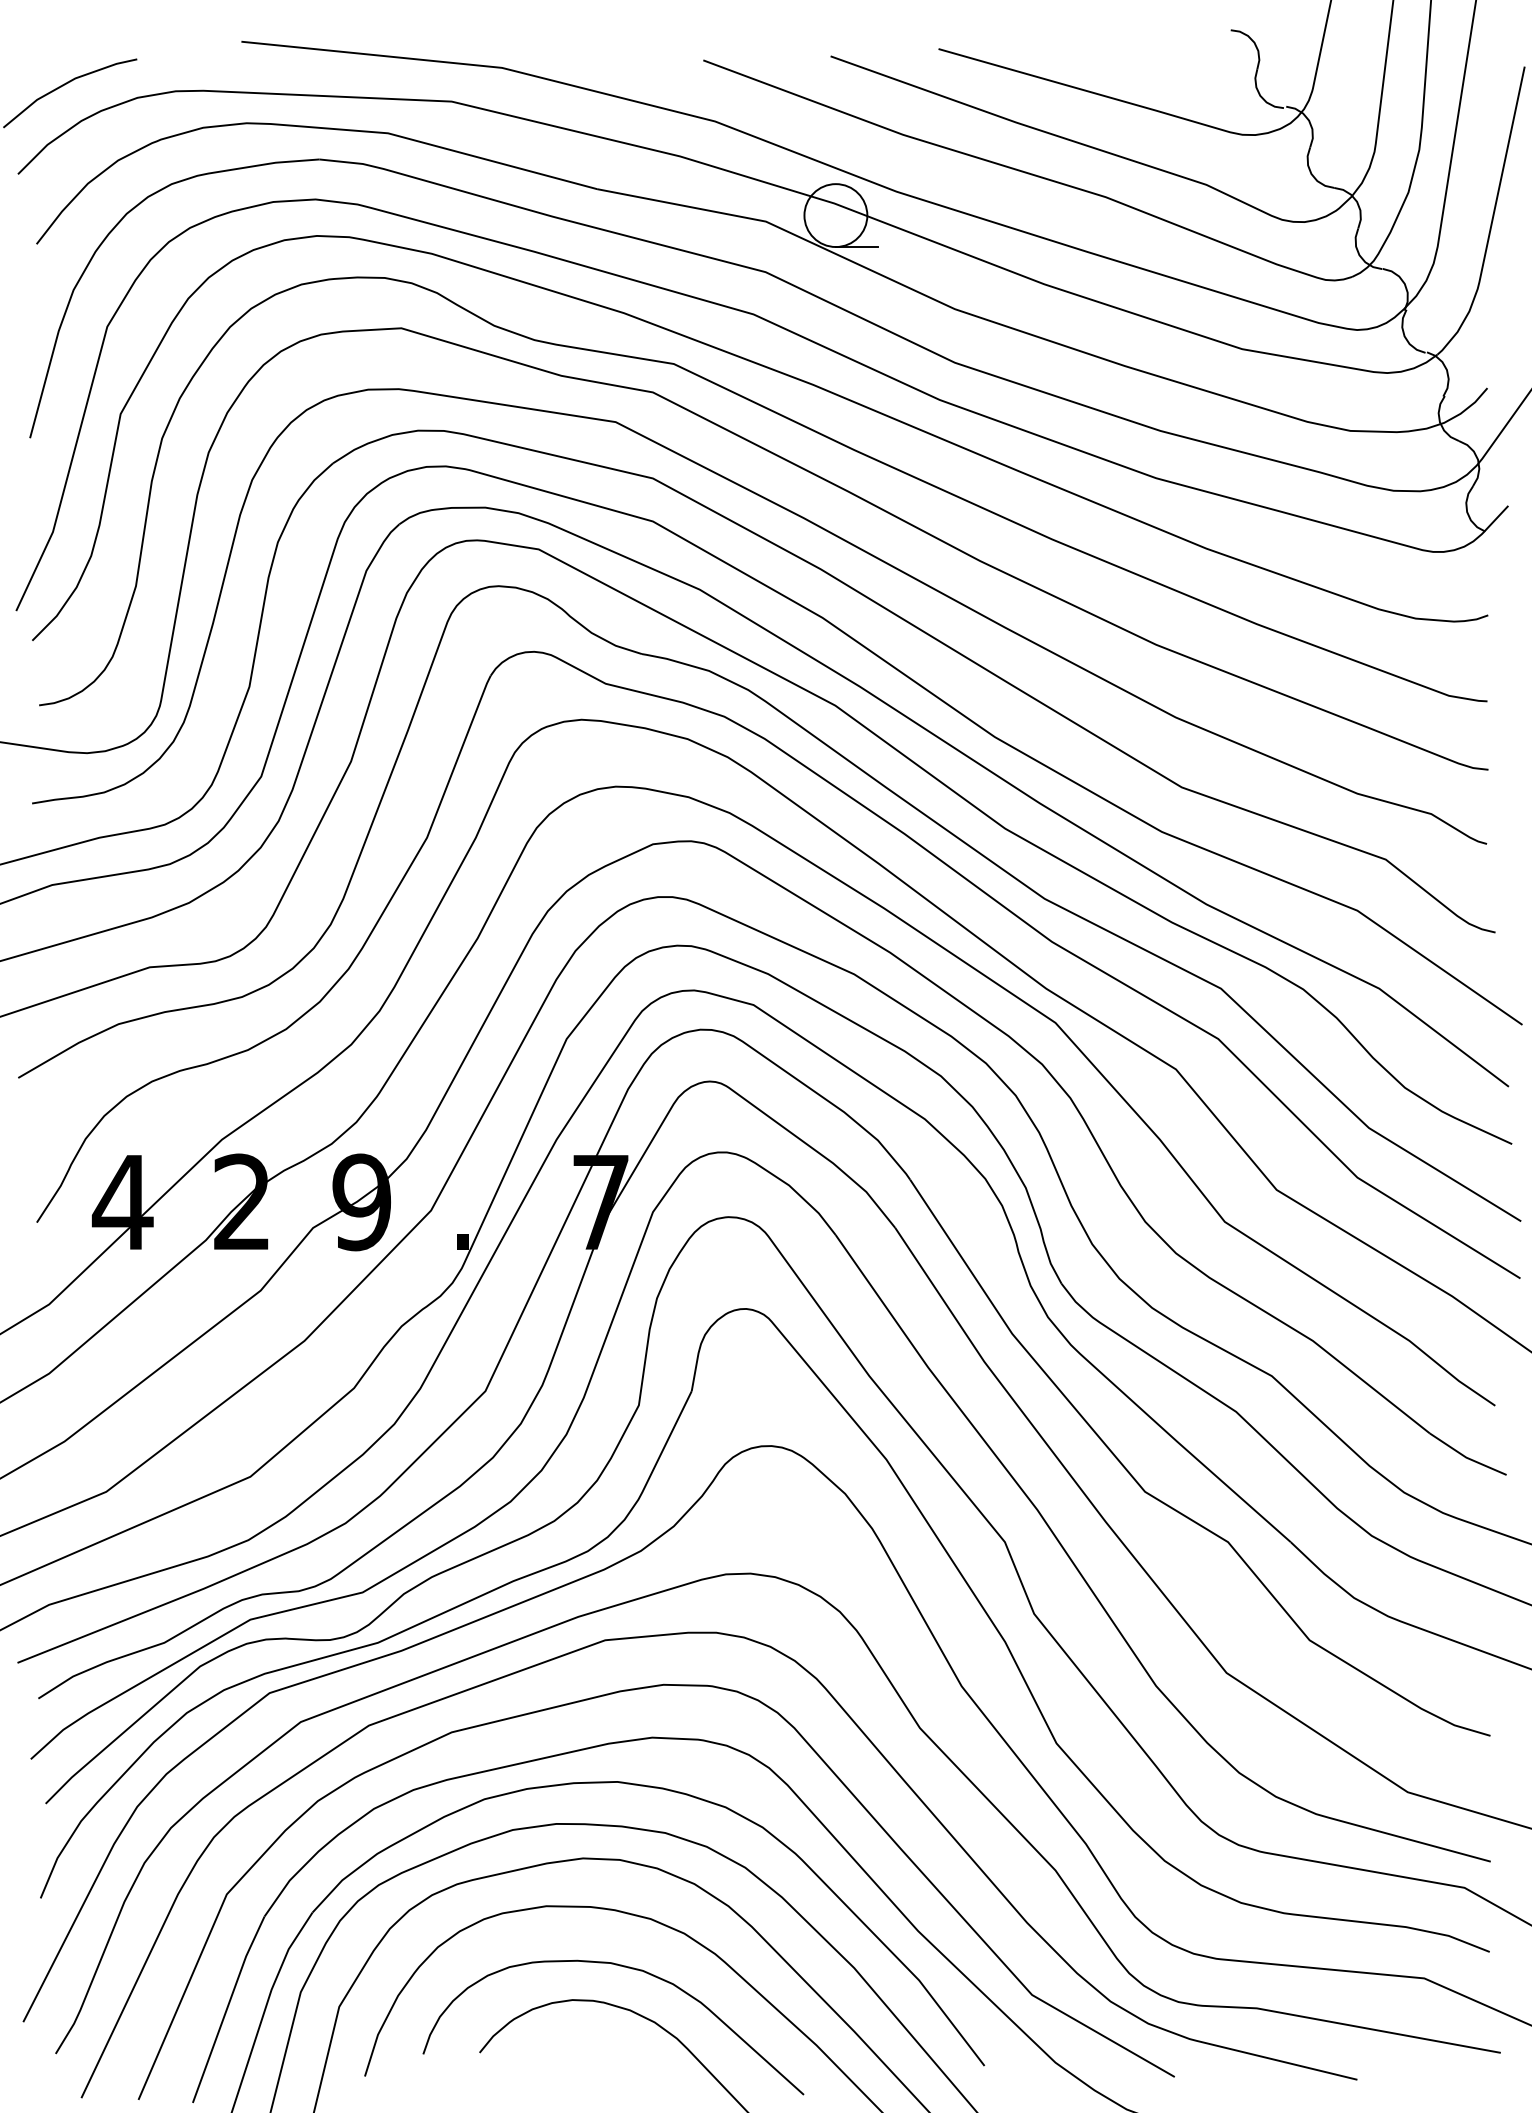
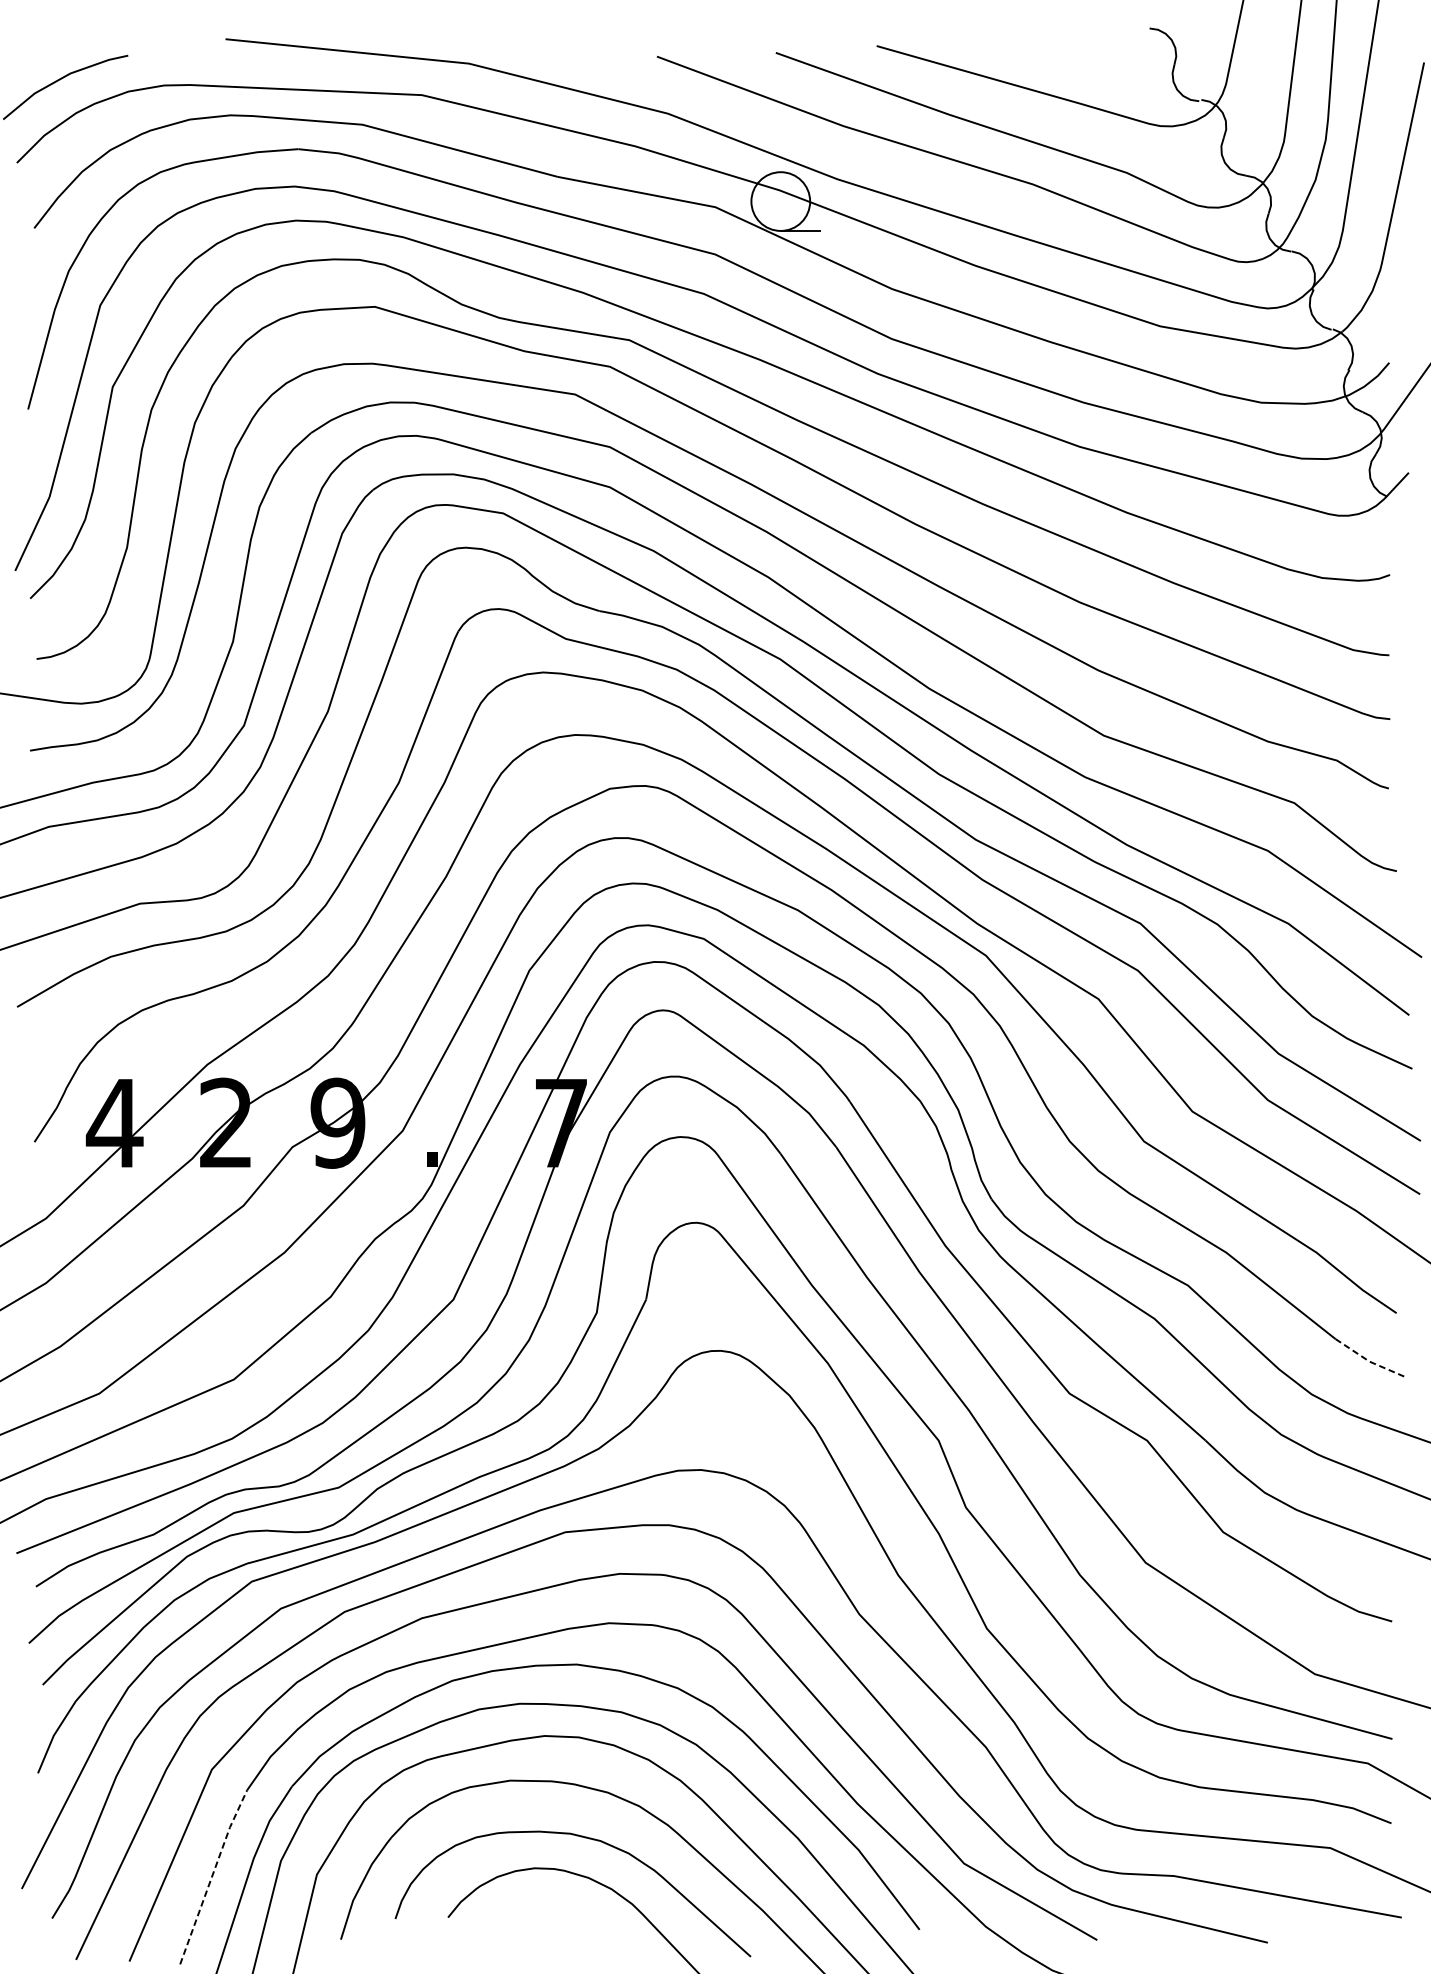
line: (1466, 1457) -> (1369, 1361), solid -> dashed
line: (227, 2008) -> (212, 1876), solid -> dashed

